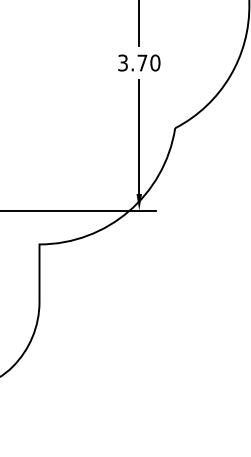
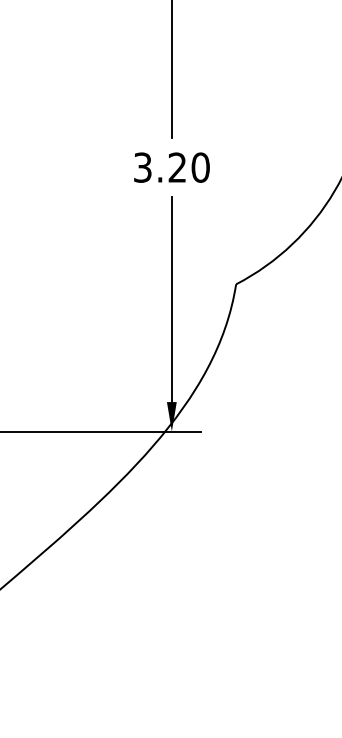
text: (142, 62) -> (177, 166), 3.70 -> 3.20

